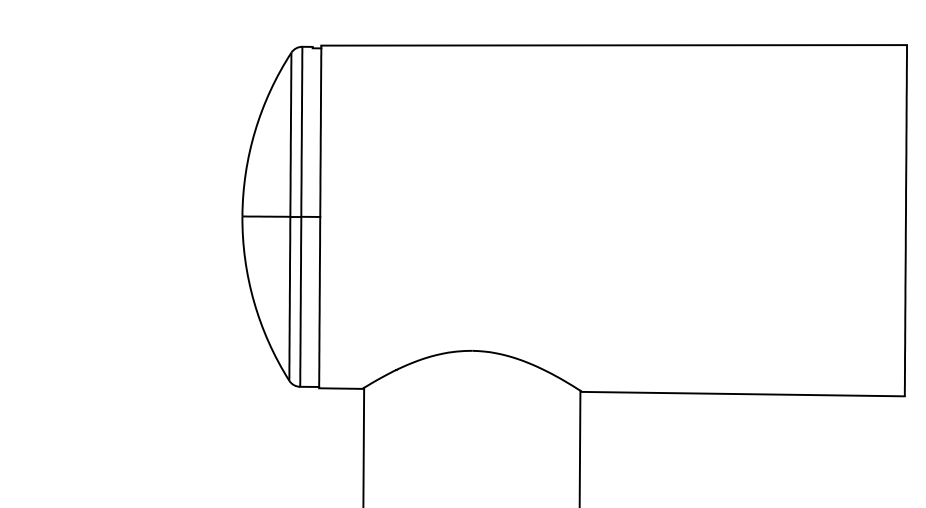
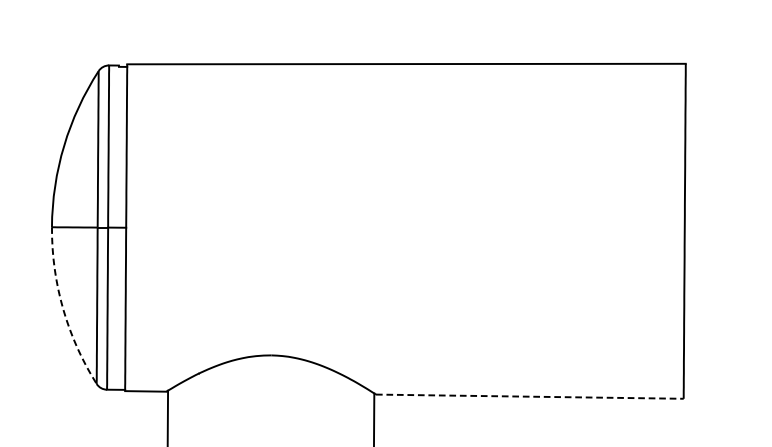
arc: (254, 301) -> (63, 308), solid -> dashed
line: (743, 394) -> (529, 397), solid -> dashed

